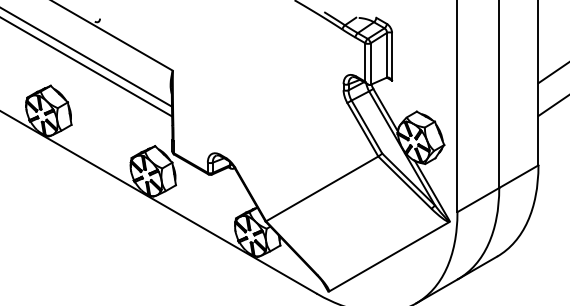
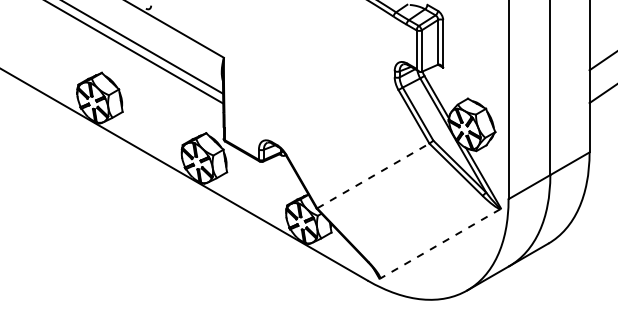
line: (322, 188) -> (373, 175), solid -> dashed
line: (388, 257) -> (439, 244), solid -> dashed

